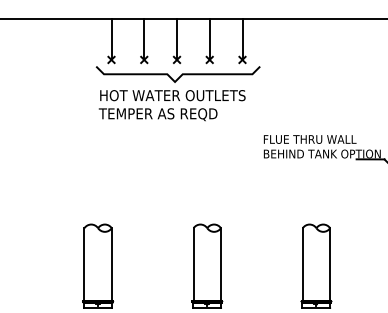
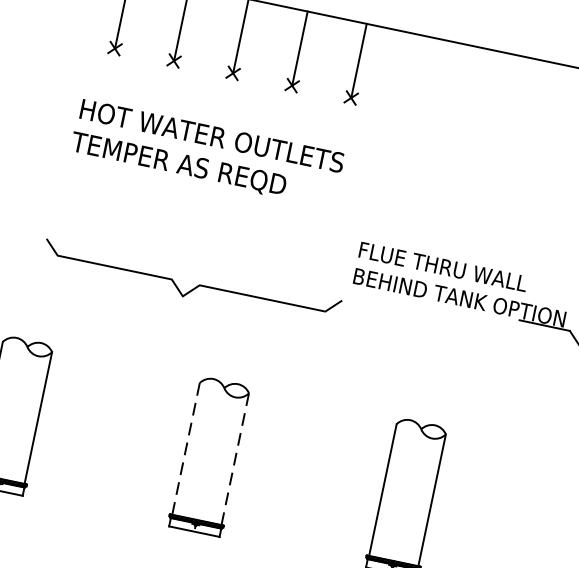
curve: (179, 76) -> (192, 288), moved
line: (193, 264) -> (185, 448), solid -> dashed
line: (220, 264) -> (234, 458), solid -> dashed

